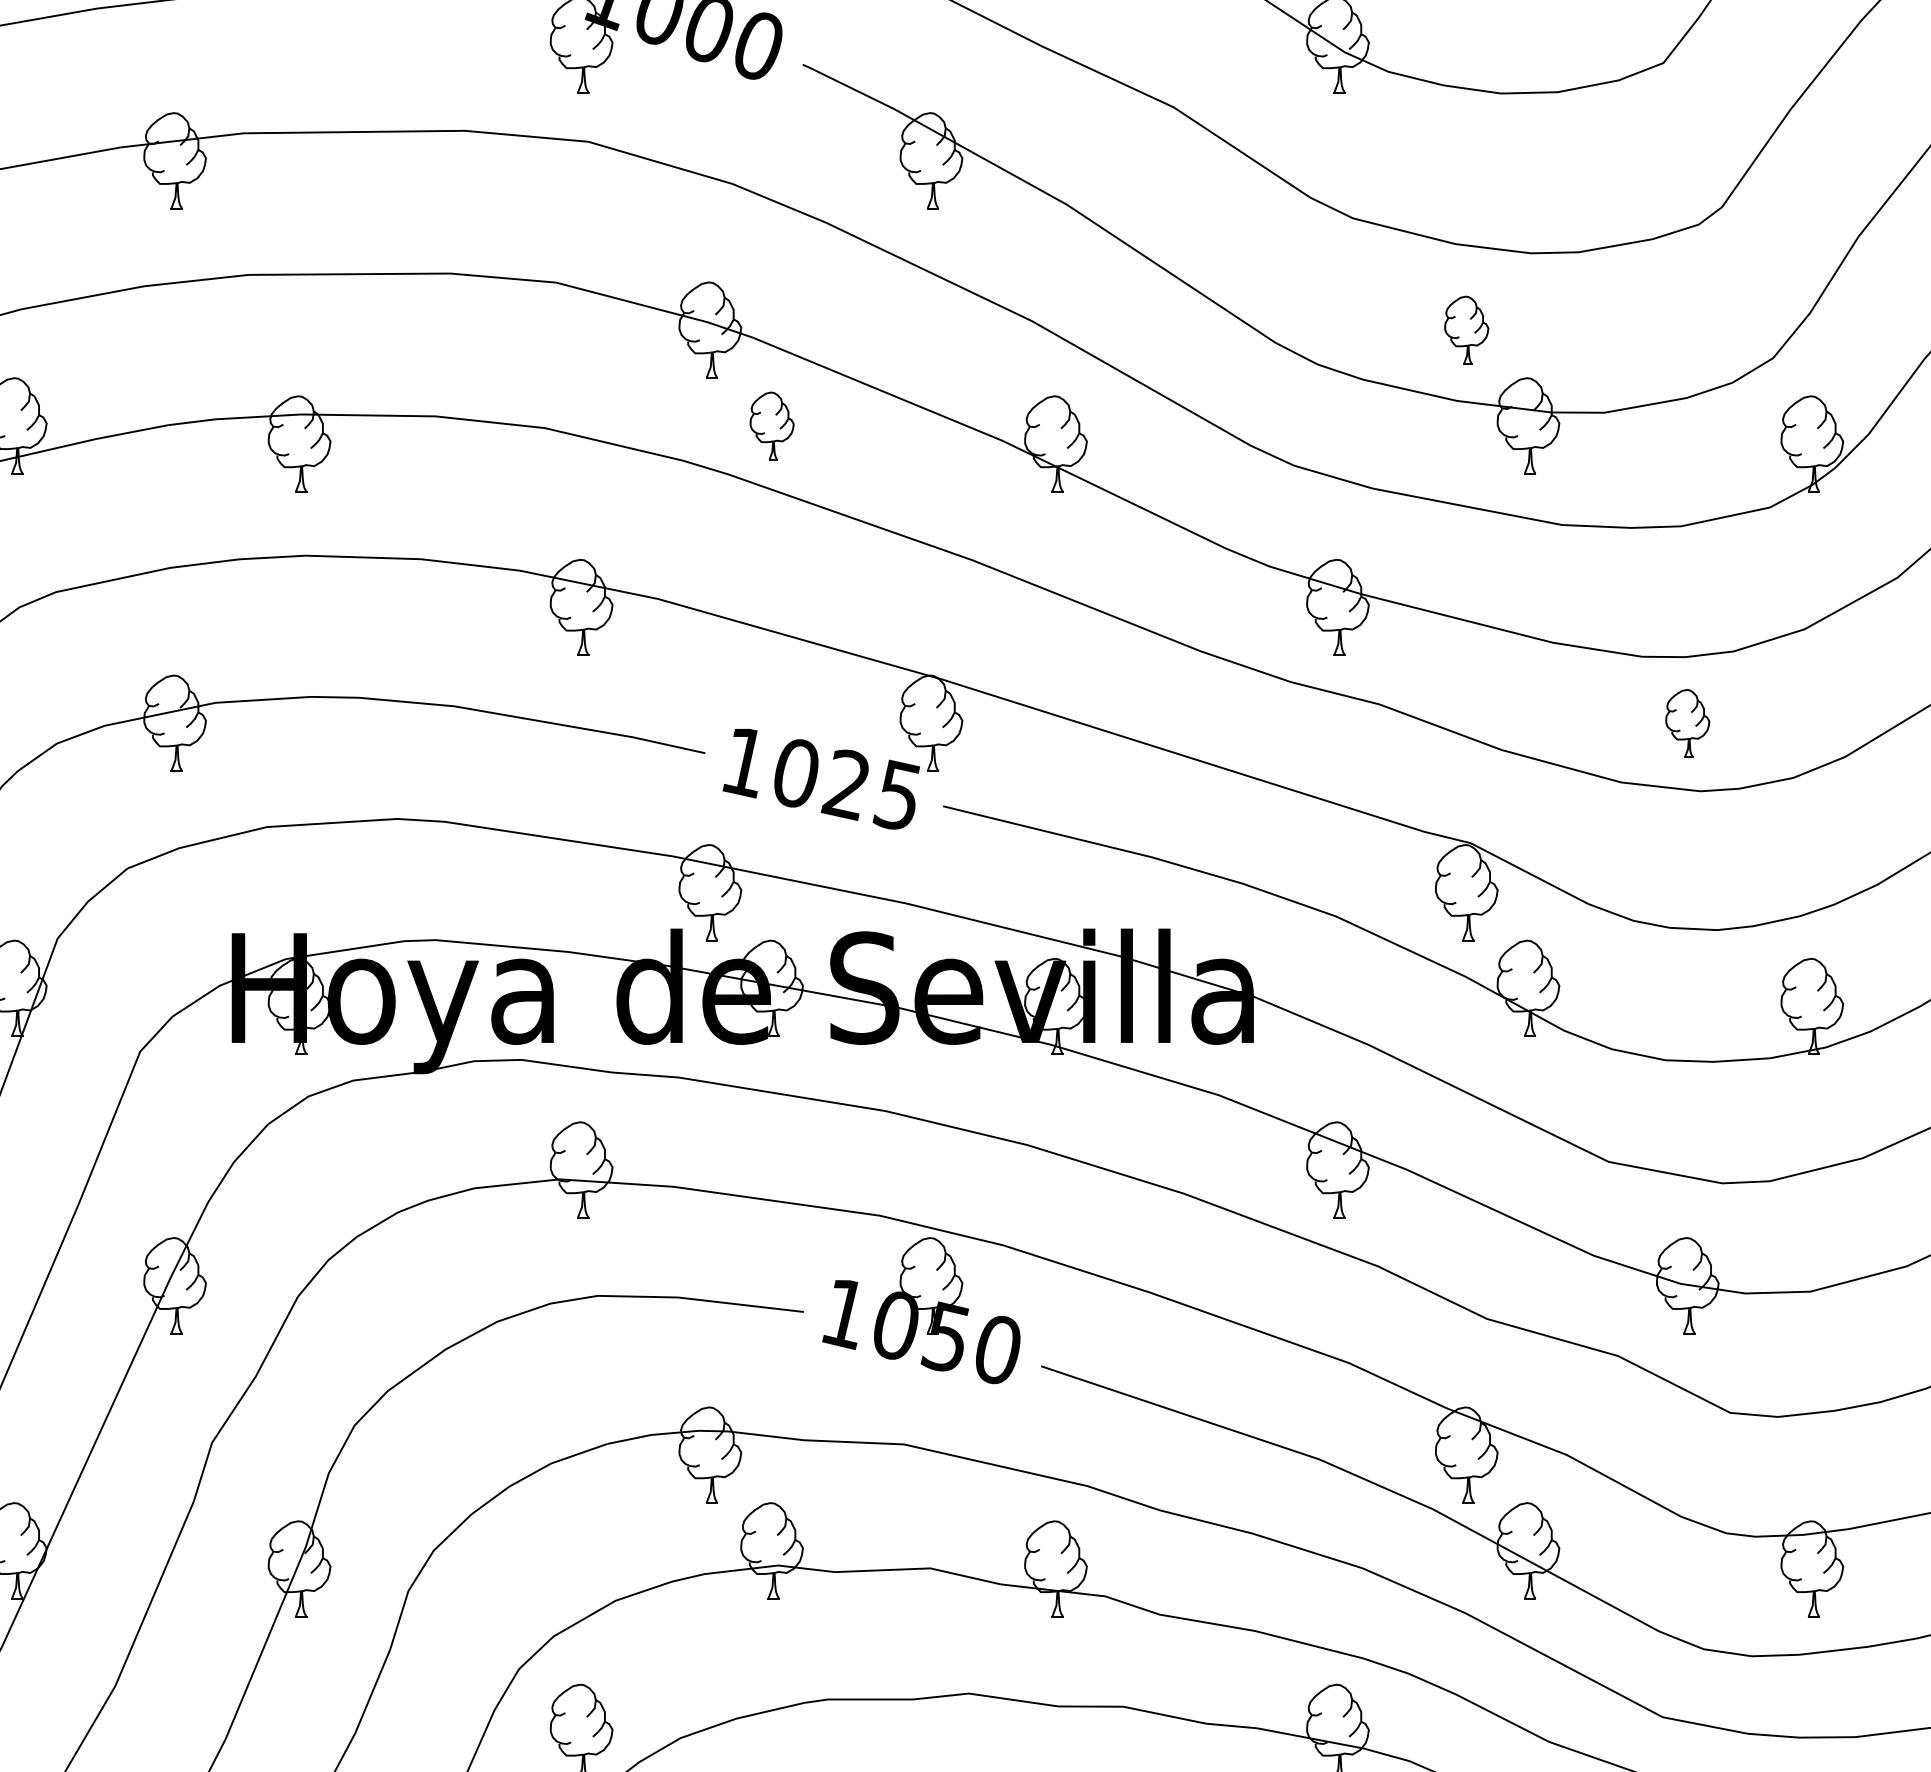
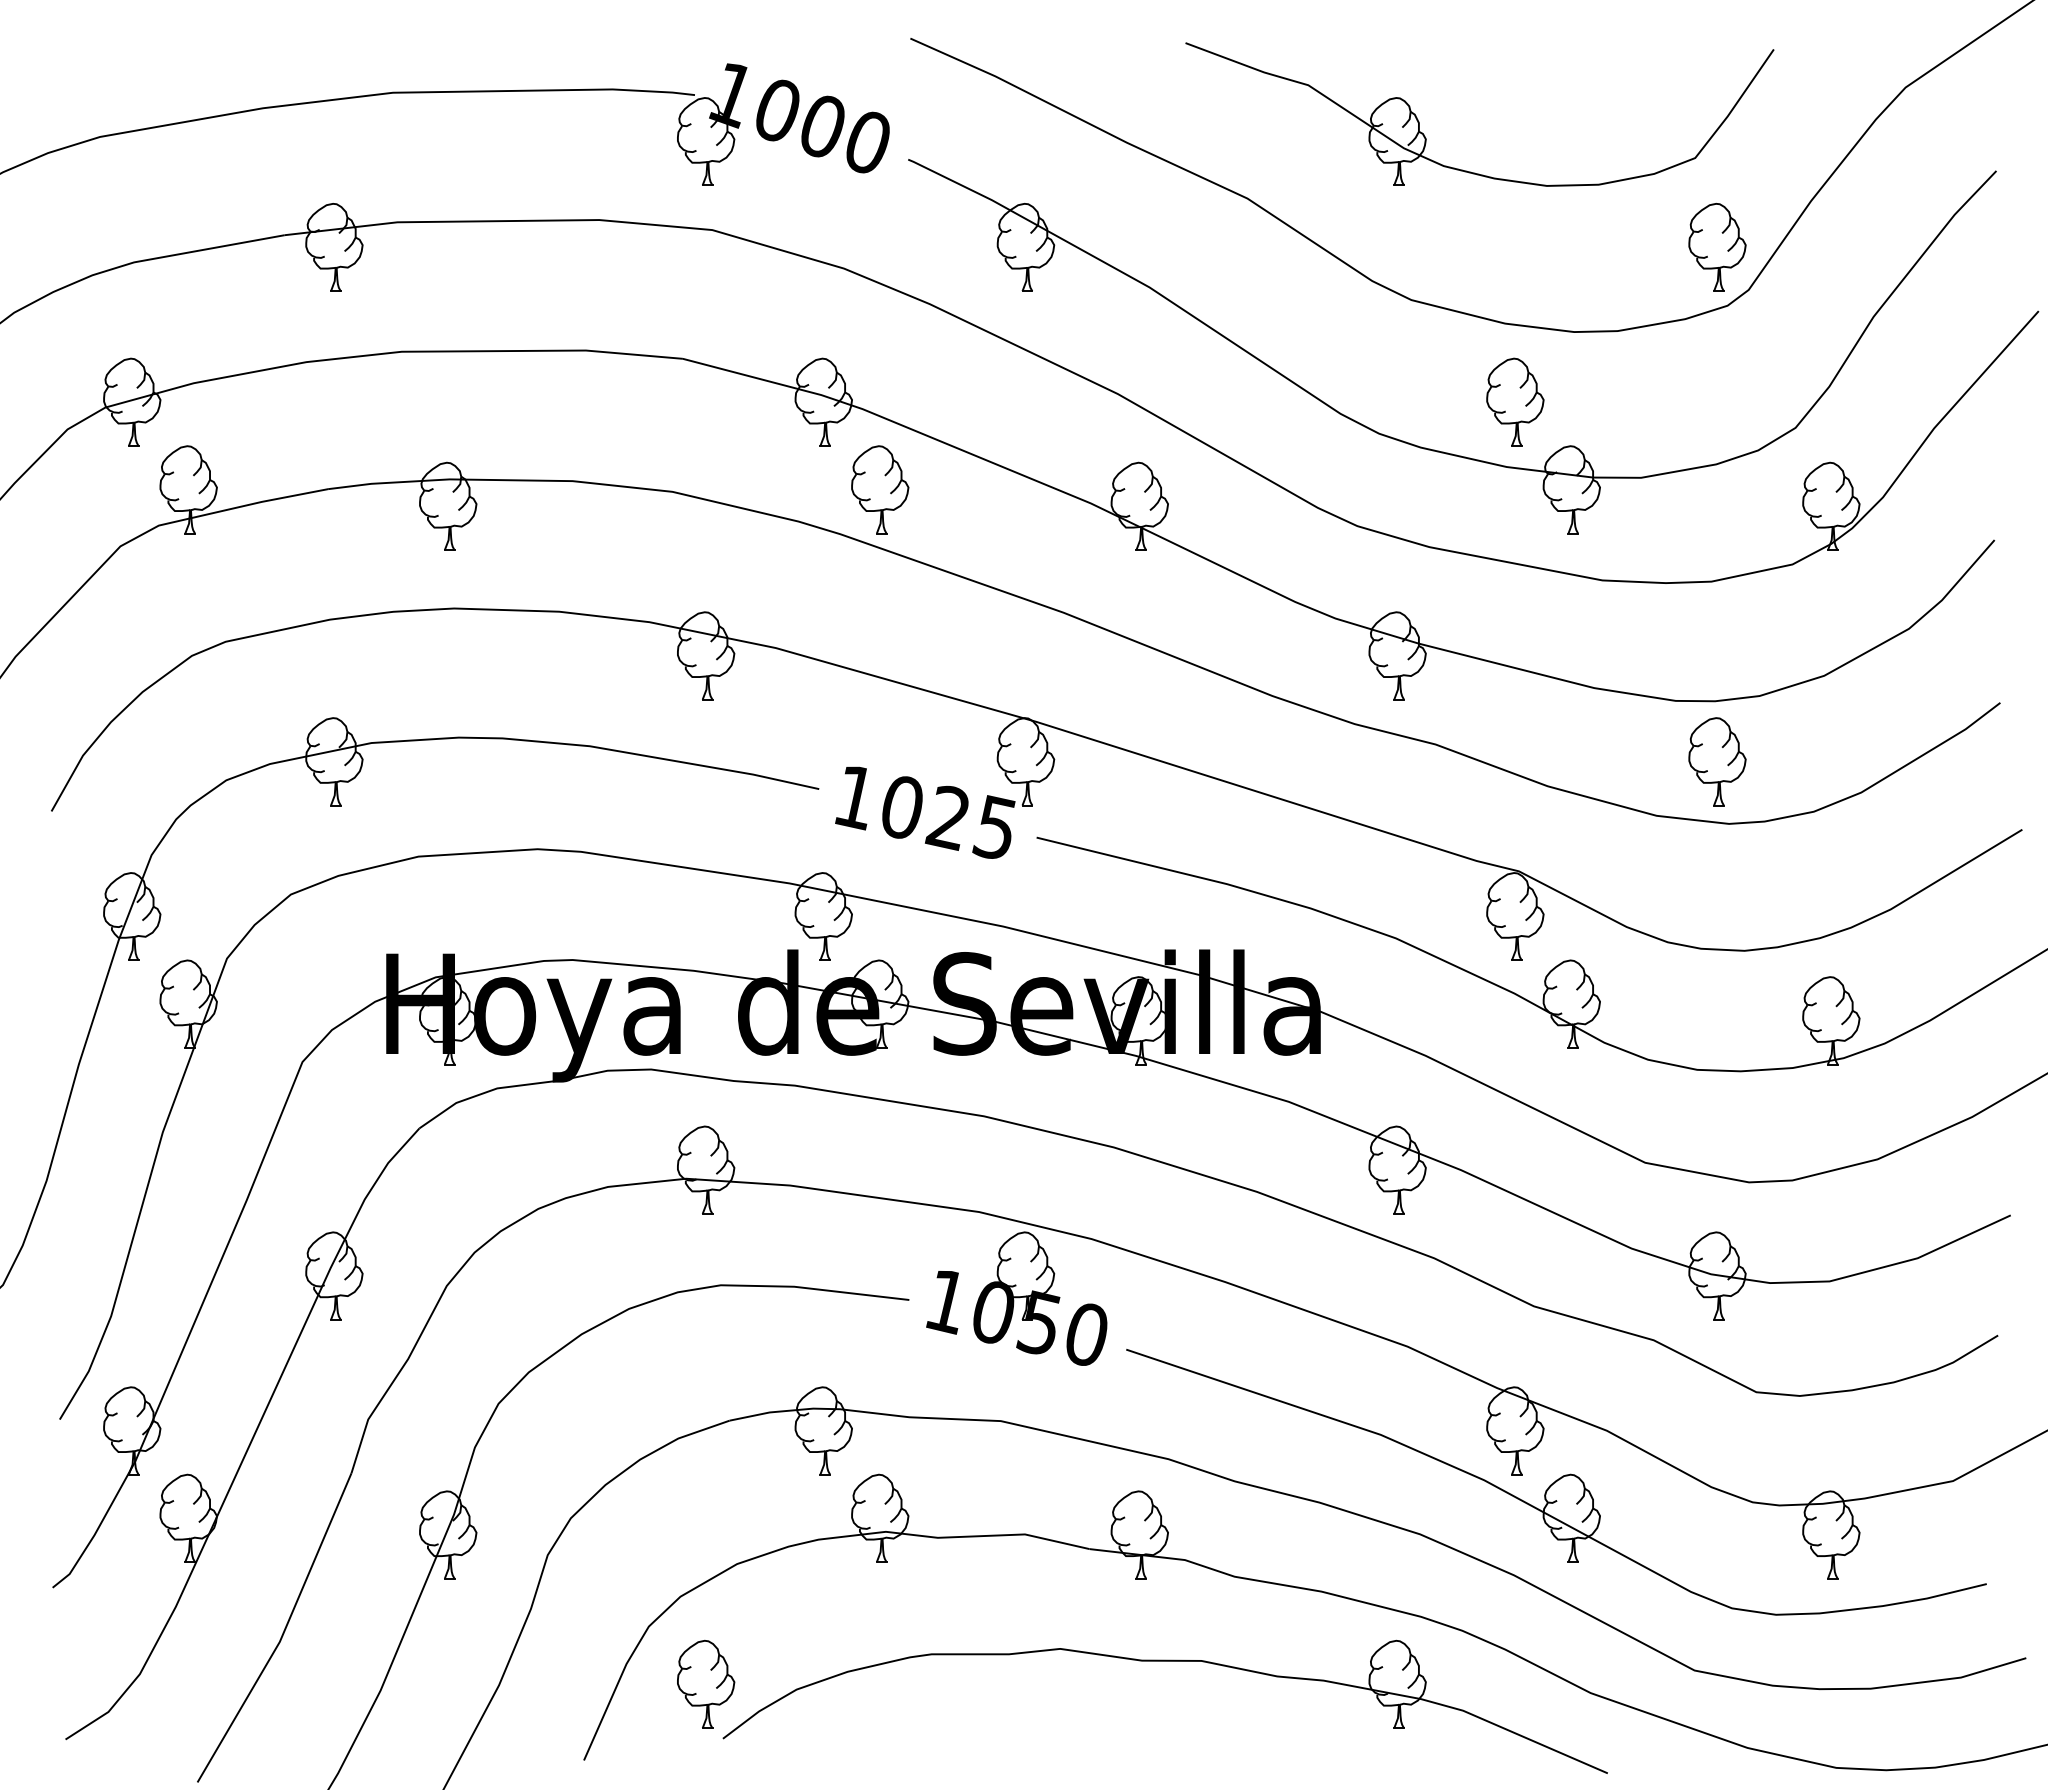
part: (1687, 160) -> (1717, 247), added
part: (1466, 329) -> (1515, 401), size x1.43
part: (772, 425) -> (880, 489), size x1.43
part: (1687, 723) -> (1717, 761), size x1.43

